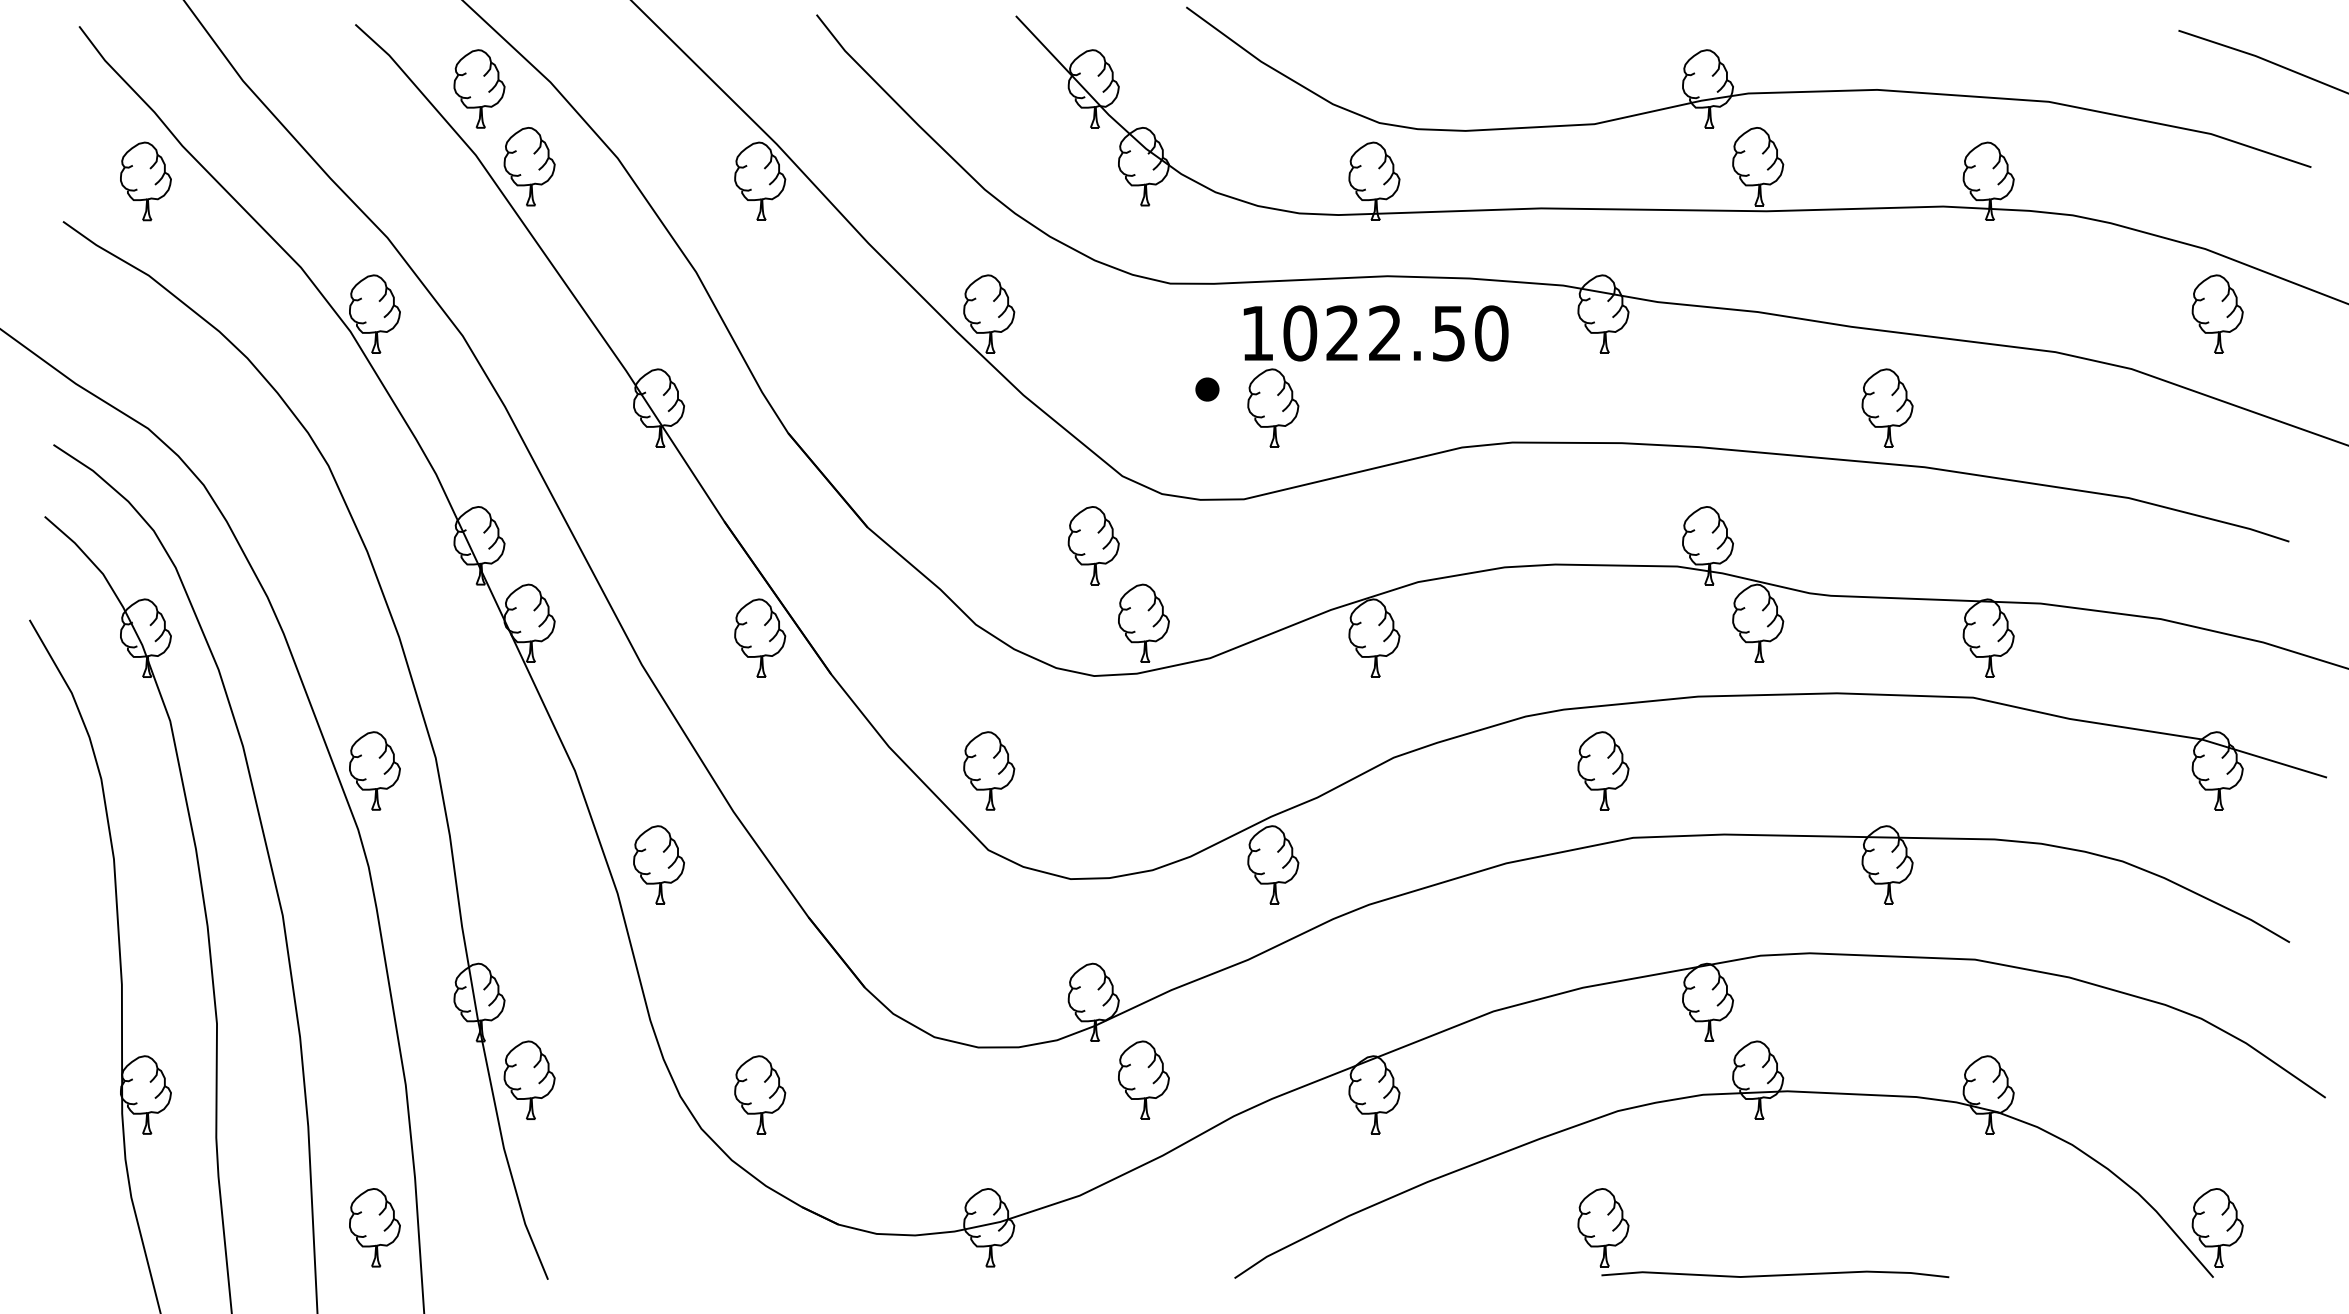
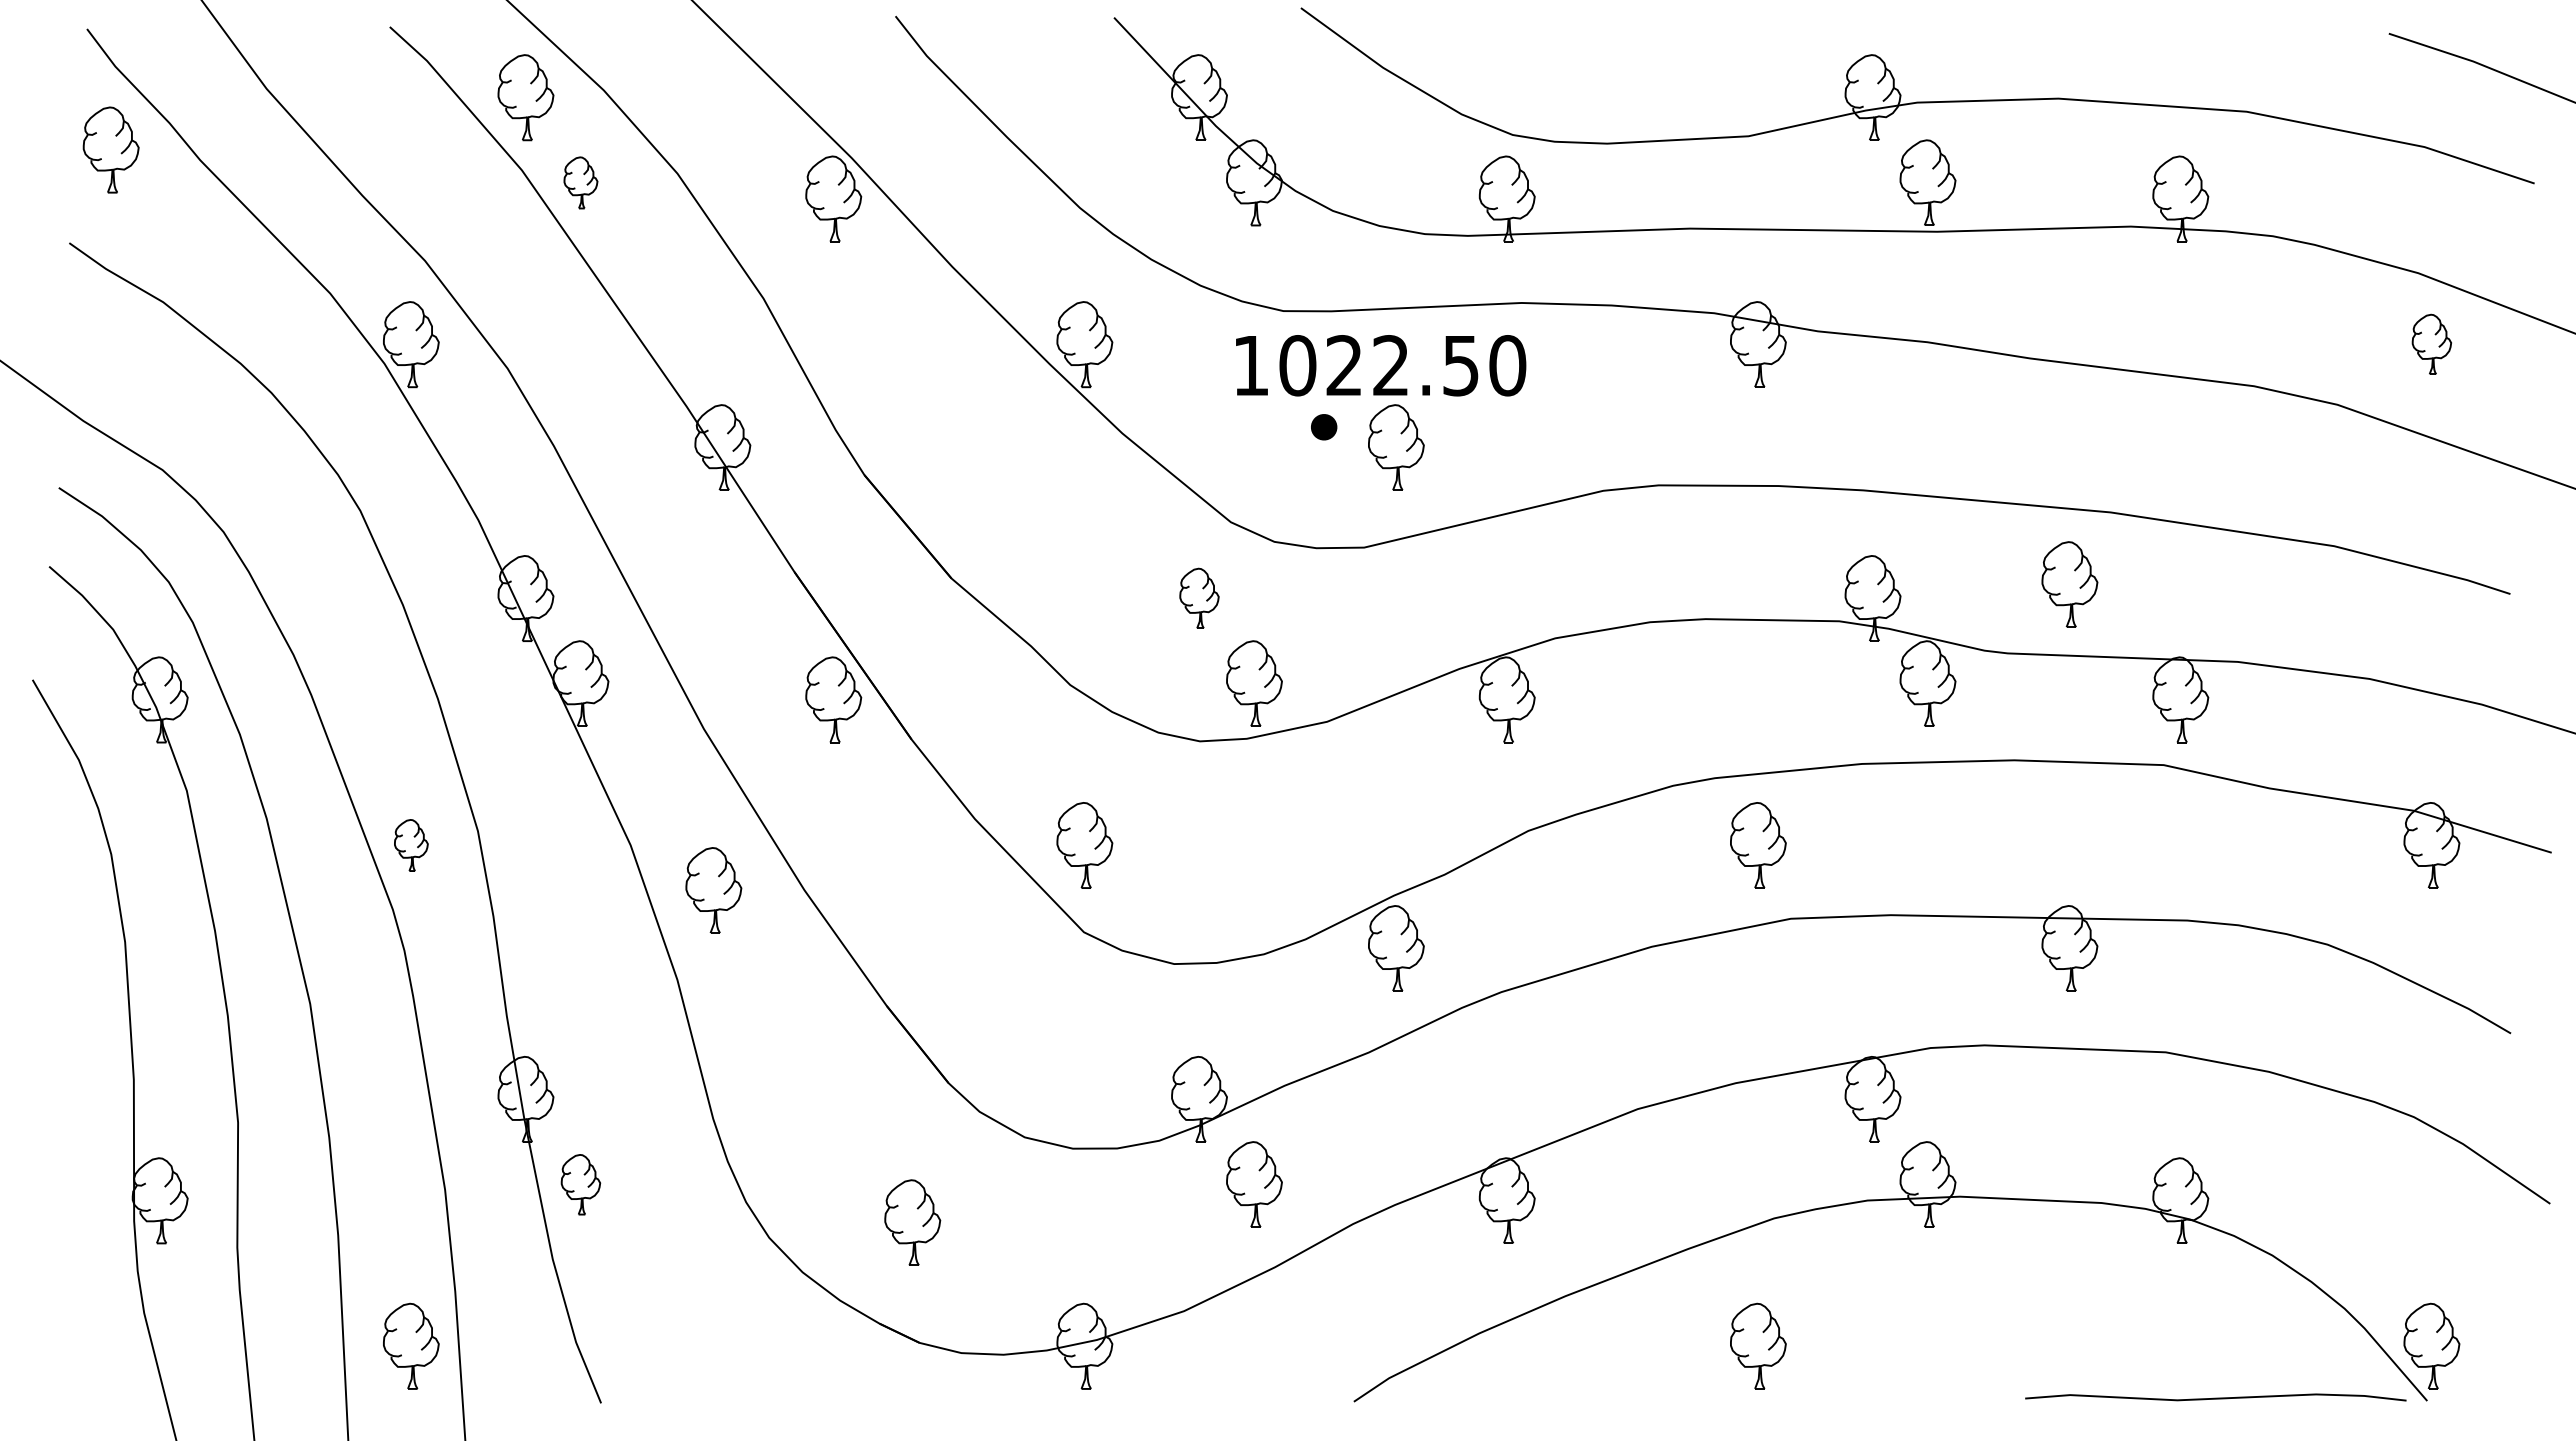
part: (529, 166) -> (580, 182), size x0.6
part: (145, 180) -> (110, 149), moved
part: (2217, 314) -> (2431, 344), size x0.7
text: (1376, 333) -> (1381, 365), moved
part: (1887, 408) -> (2069, 584), moved
part: (1093, 545) -> (1199, 598), size x0.7
part: (375, 771) -> (411, 845), size x0.6
part: (658, 864) -> (713, 890), moved
part: (529, 1080) -> (580, 1184), size x0.7
part: (759, 1094) -> (912, 1222), moved
curve: (1775, 1274) -> (2215, 1397), moved

